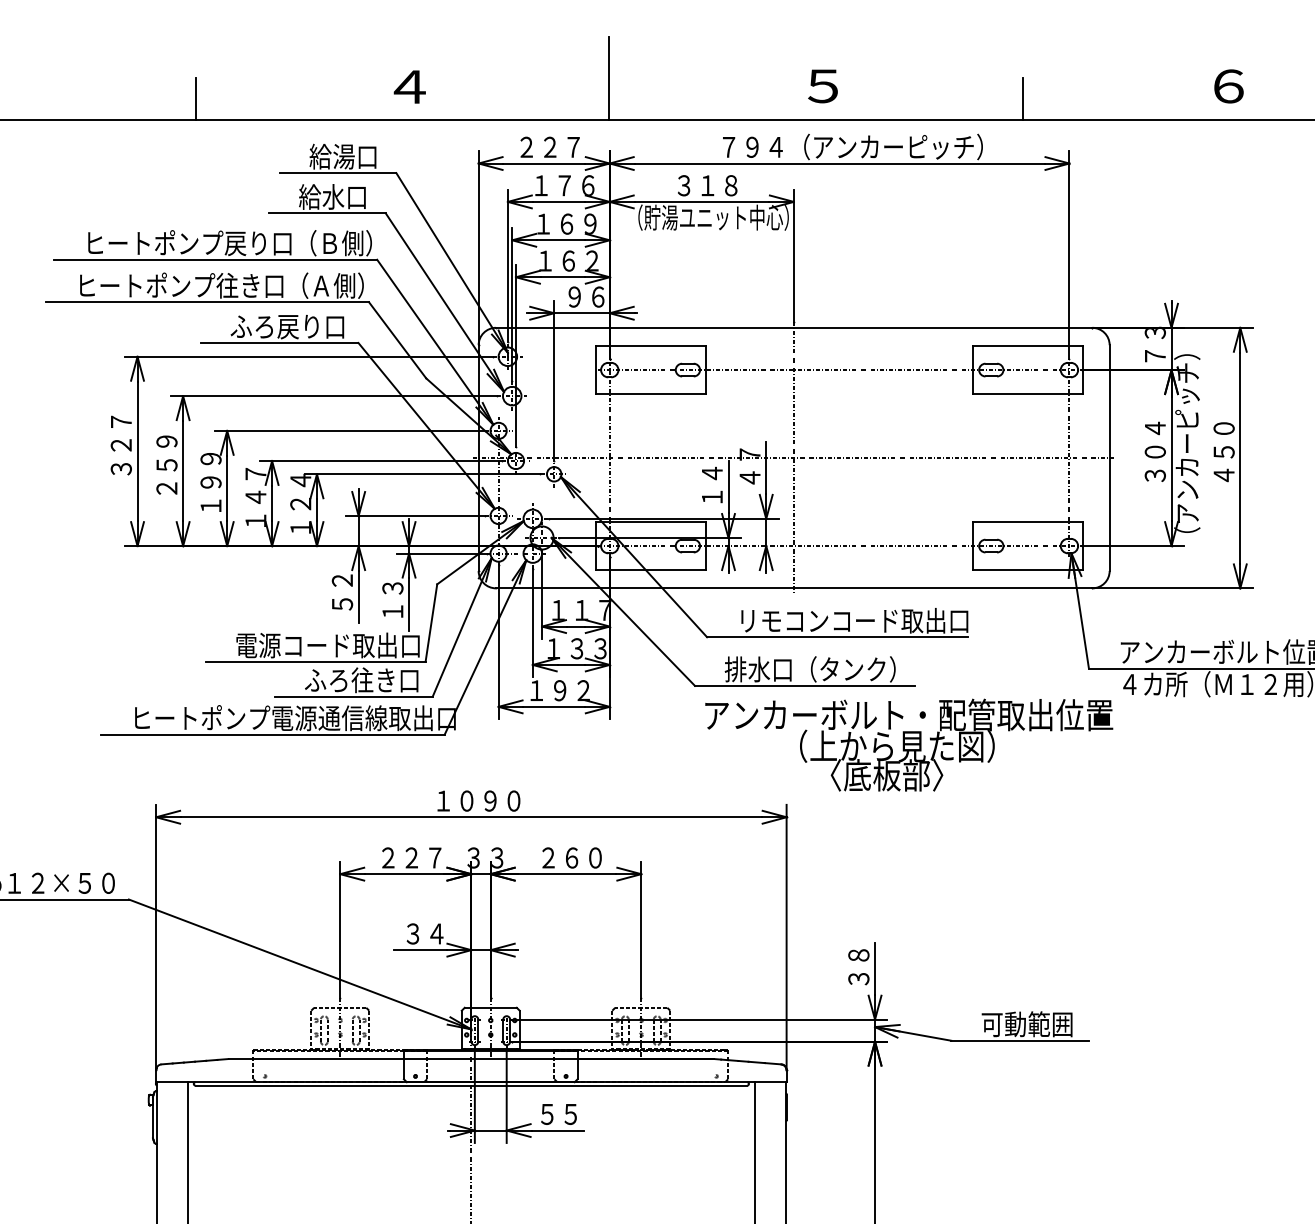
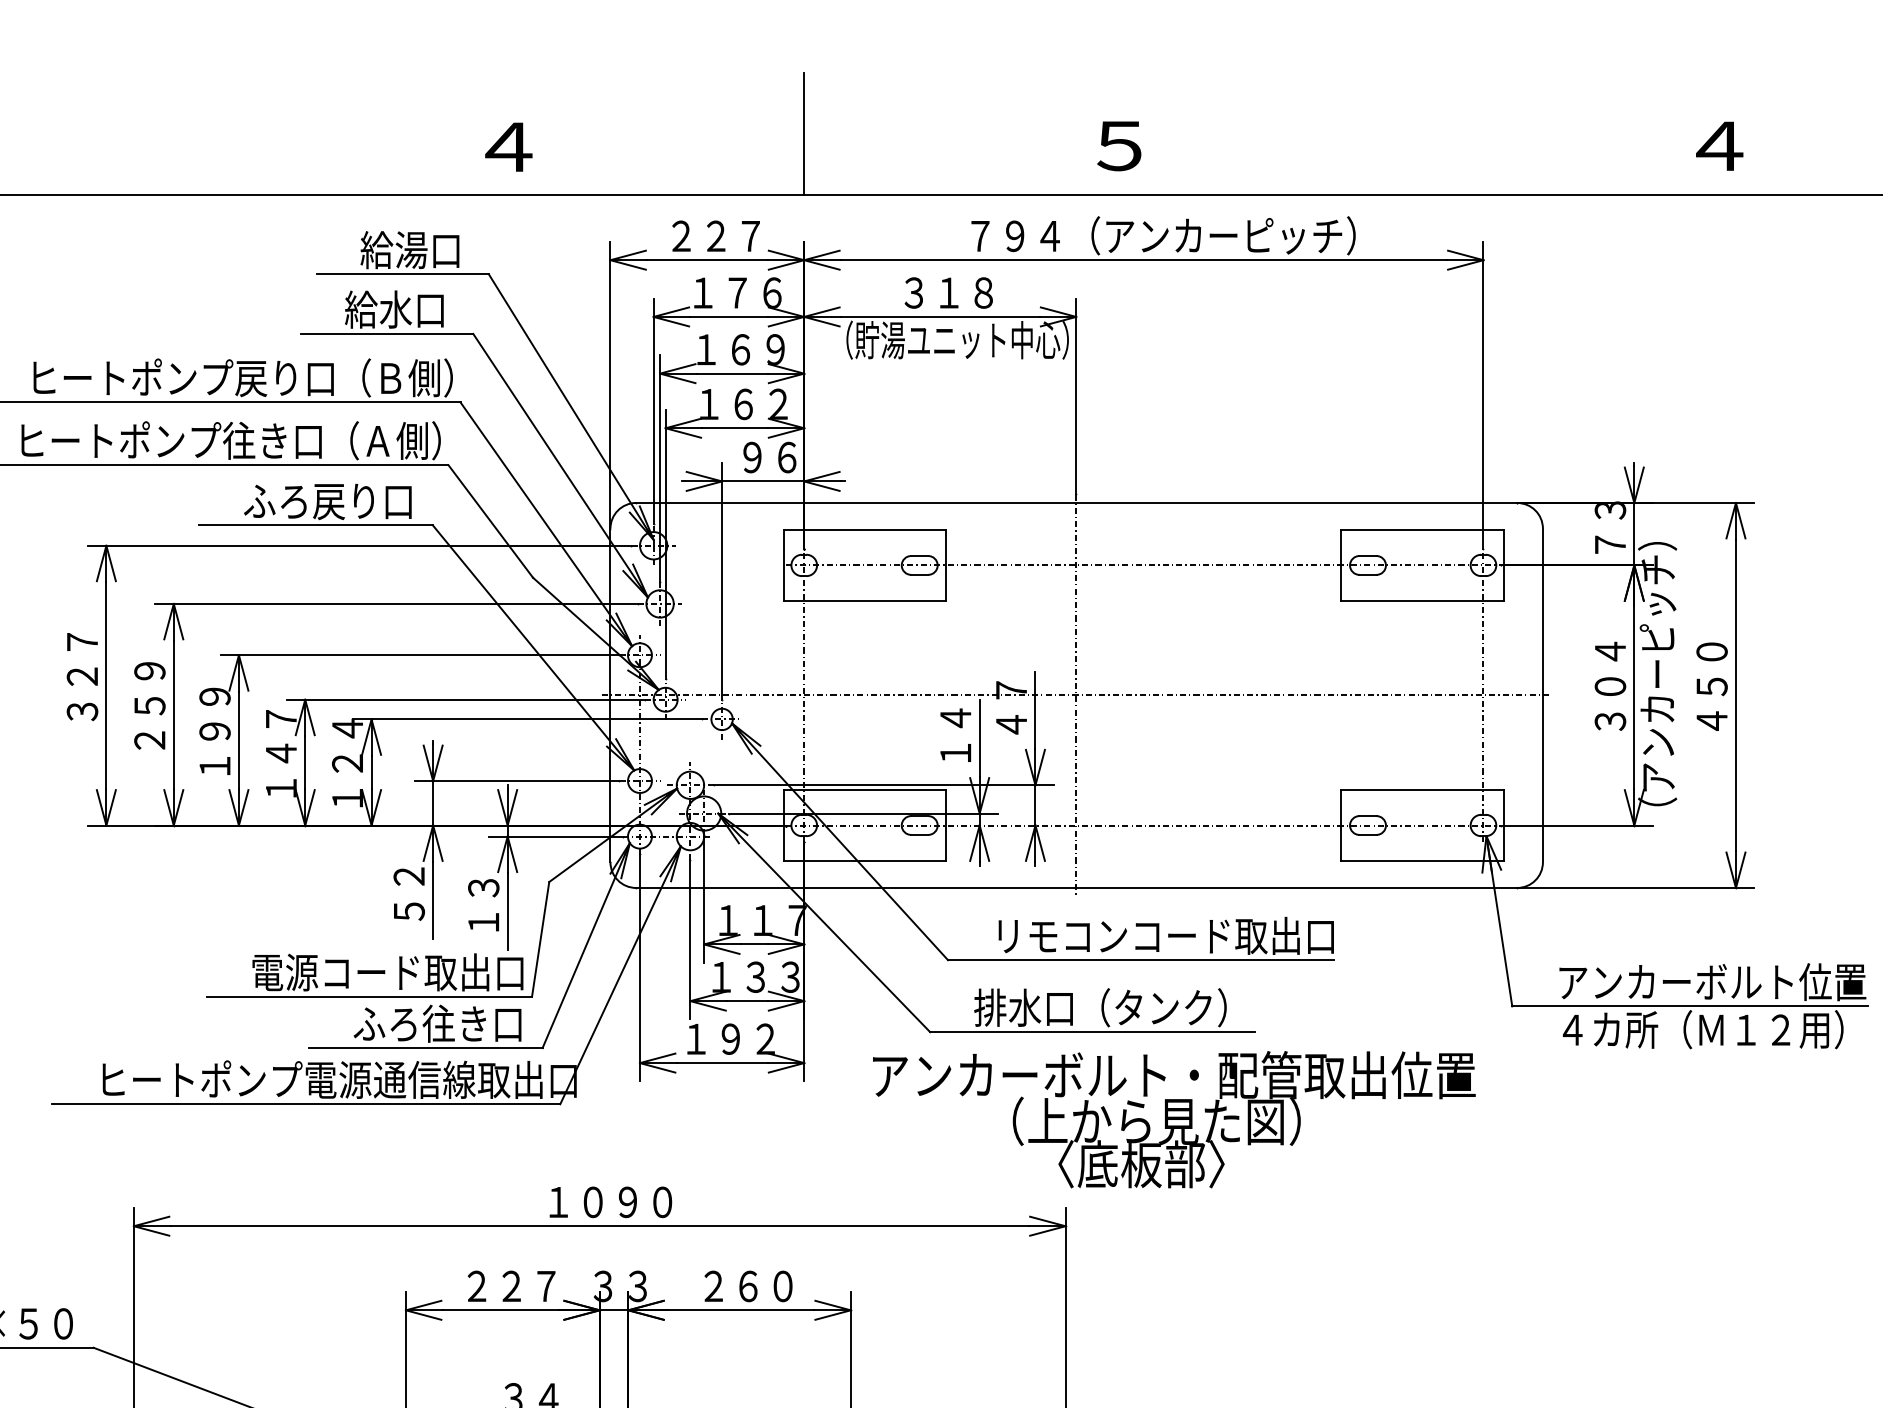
text: (1229, 86) -> (1719, 146), ６ -> ４
line: (195, 98) -> (192, 164), removed
line: (1022, 98) -> (1414, 164), removed
text: (909, 744) -> (1174, 1118), moved

